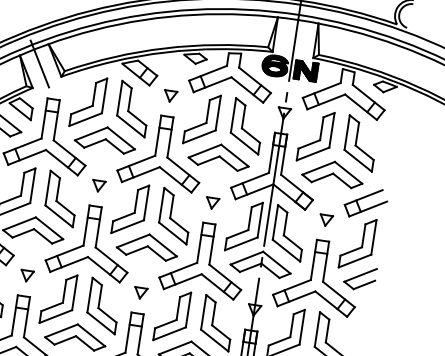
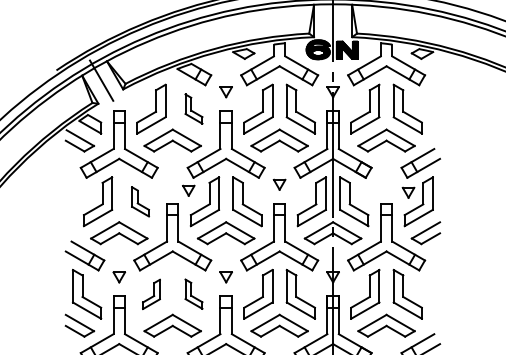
part: (133, 108) -> (193, 108), size x0.6
part: (98, 185) -> (188, 190), moved
part: (61, 198) -> (140, 201), size x0.6
part: (326, 220) -> (408, 192), moved
part: (58, 299) -> (151, 294), size x0.6
part: (103, 305) -> (193, 293), size x0.6

